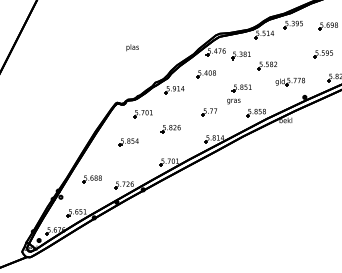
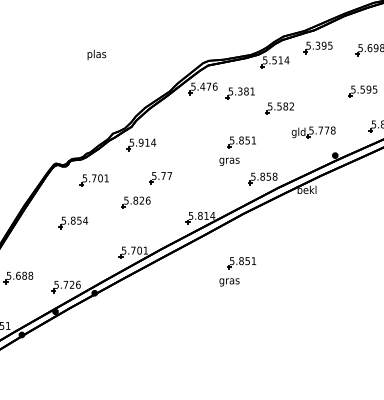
text: (132, 47) -> (96, 54), moved
part: (205, 74) -> (187, 121), removed
part: (208, 112) -> (159, 178), moved
part: (239, 175) -> (238, 271), added

